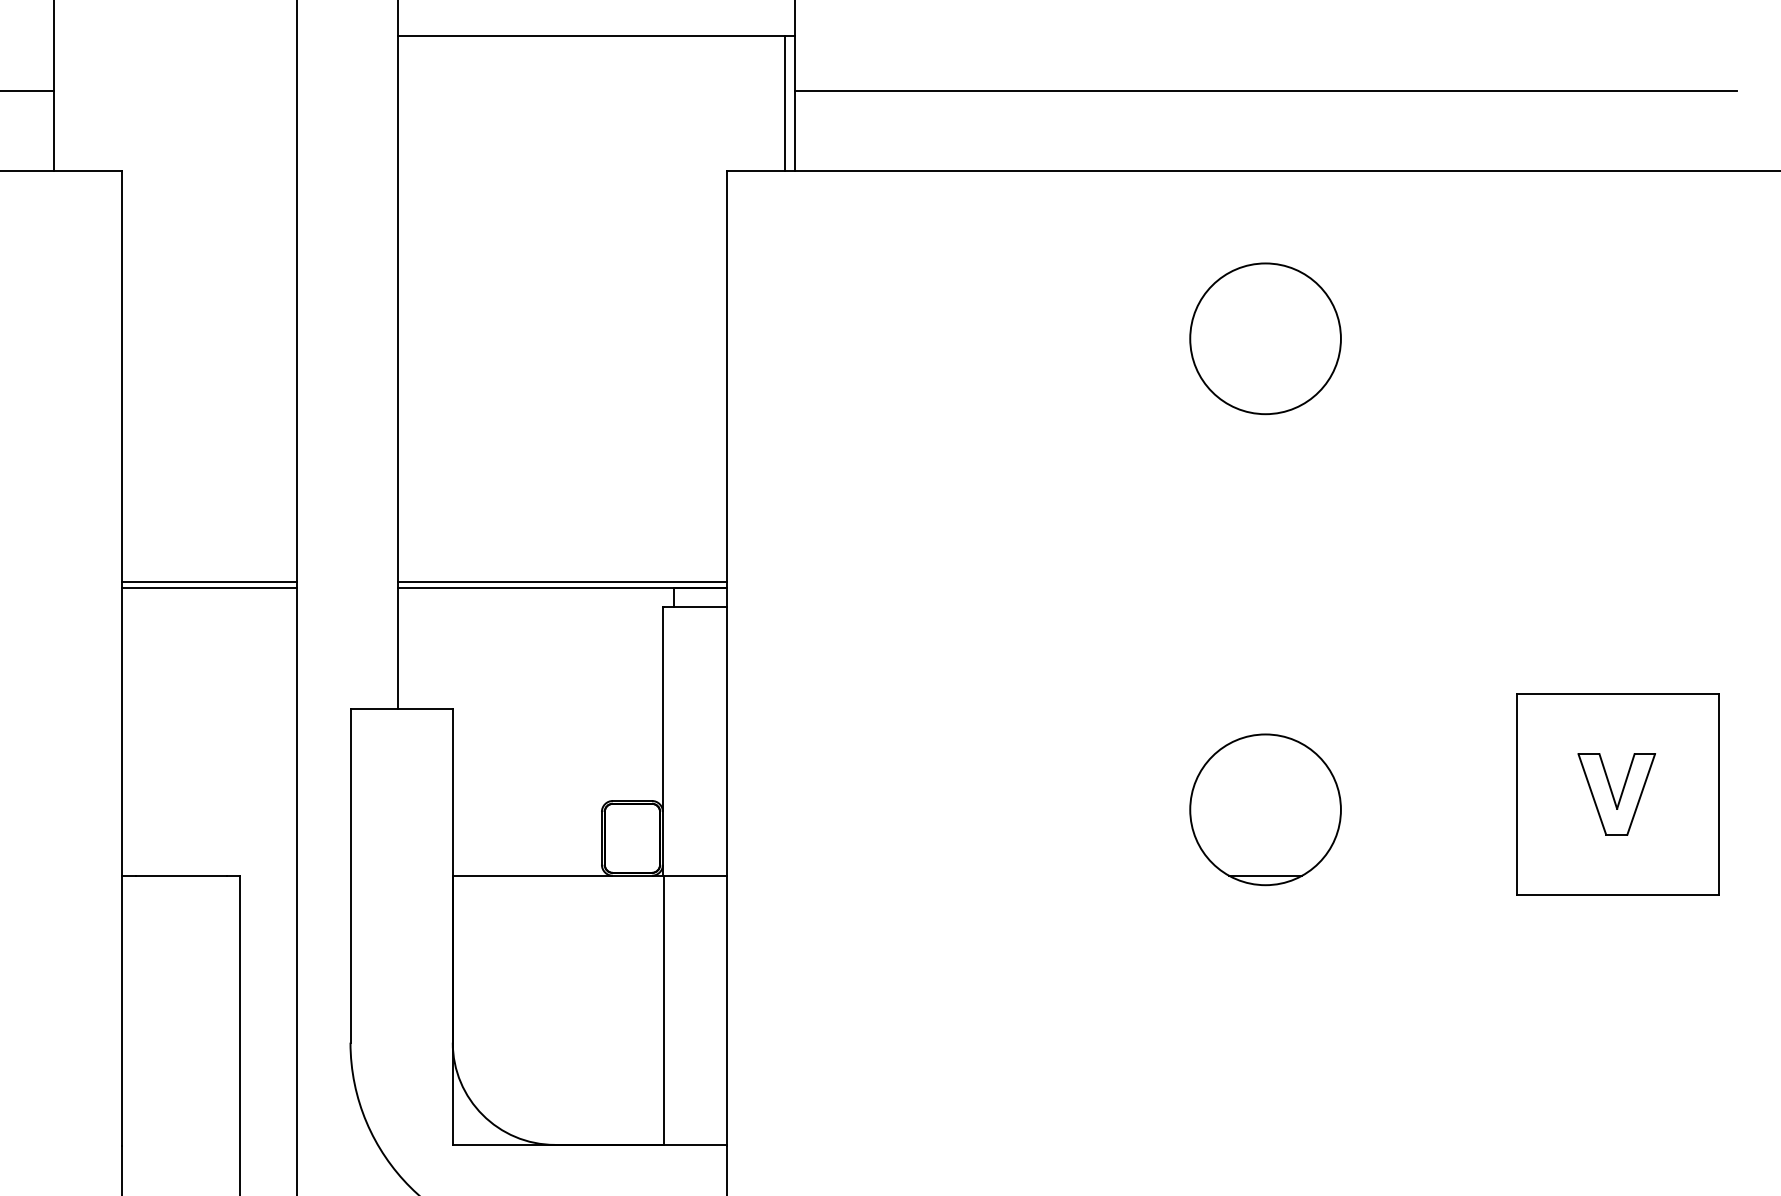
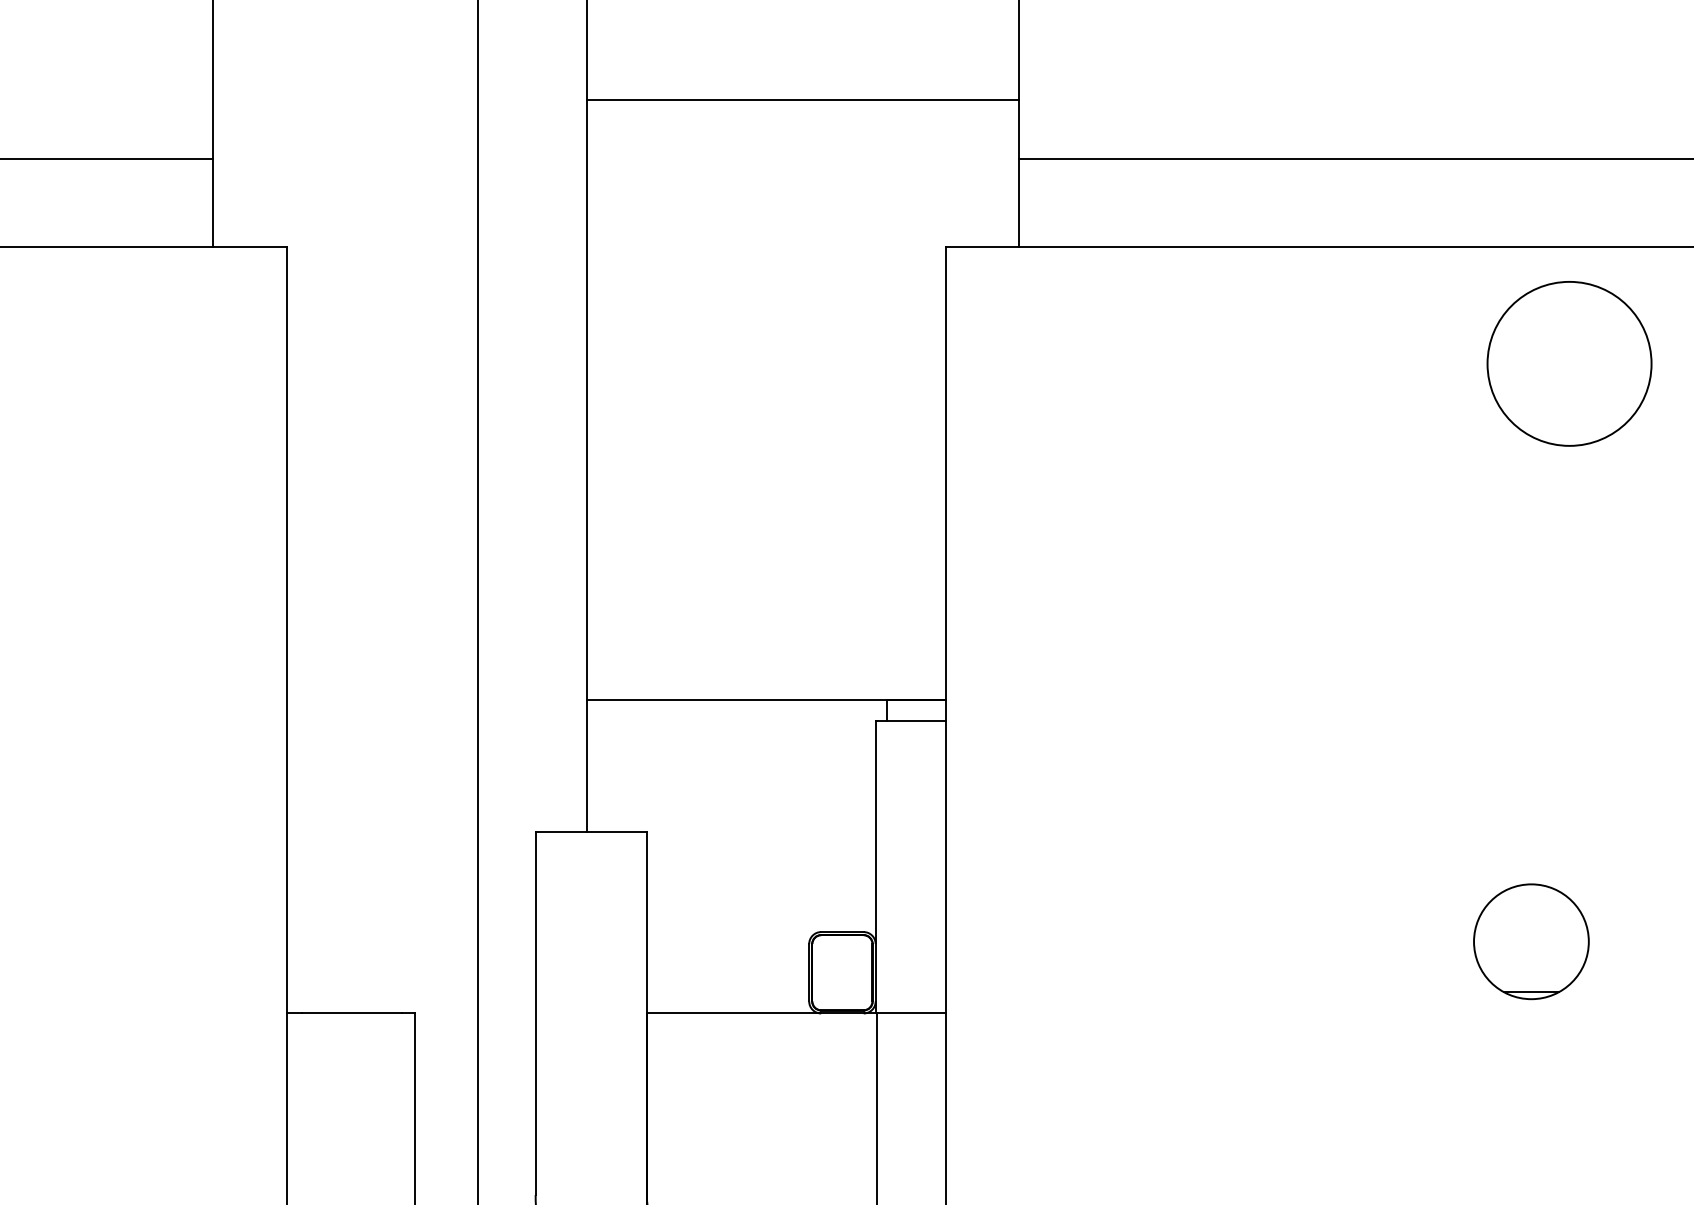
line: (784, 103) -> (1007, 173), removed
circle: (1265, 338) -> (1569, 363), moved
line: (209, 582) -> (382, 694), removed
line: (562, 582) -> (766, 694), removed
line: (209, 587) -> (382, 699), removed
part: (1265, 809) -> (1531, 941), size x0.7

